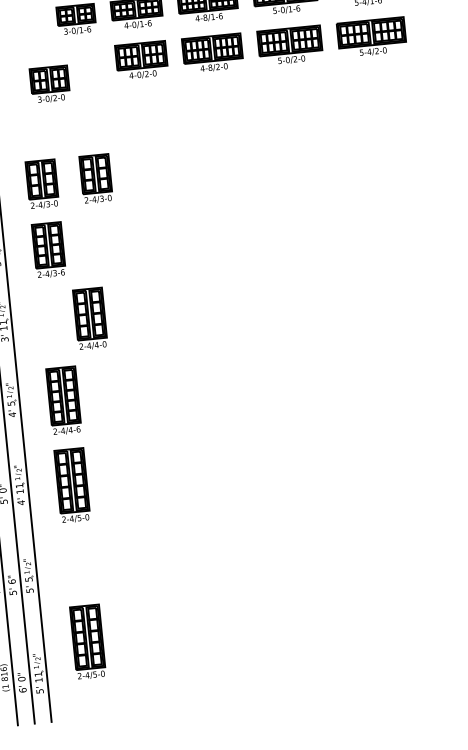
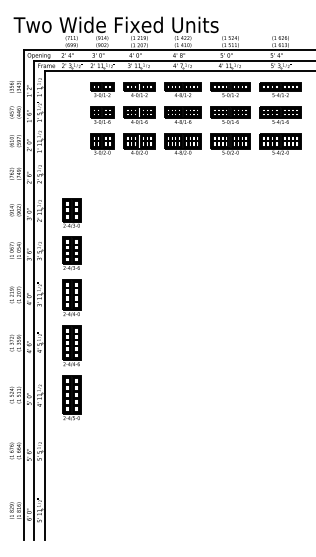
part: (50, 83) -> (102, 143), moved
part: (95, 177) -> (104, 212), removed
part: (90, 318) -> (71, 297), moved
part: (87, 641) -> (71, 493), removed

